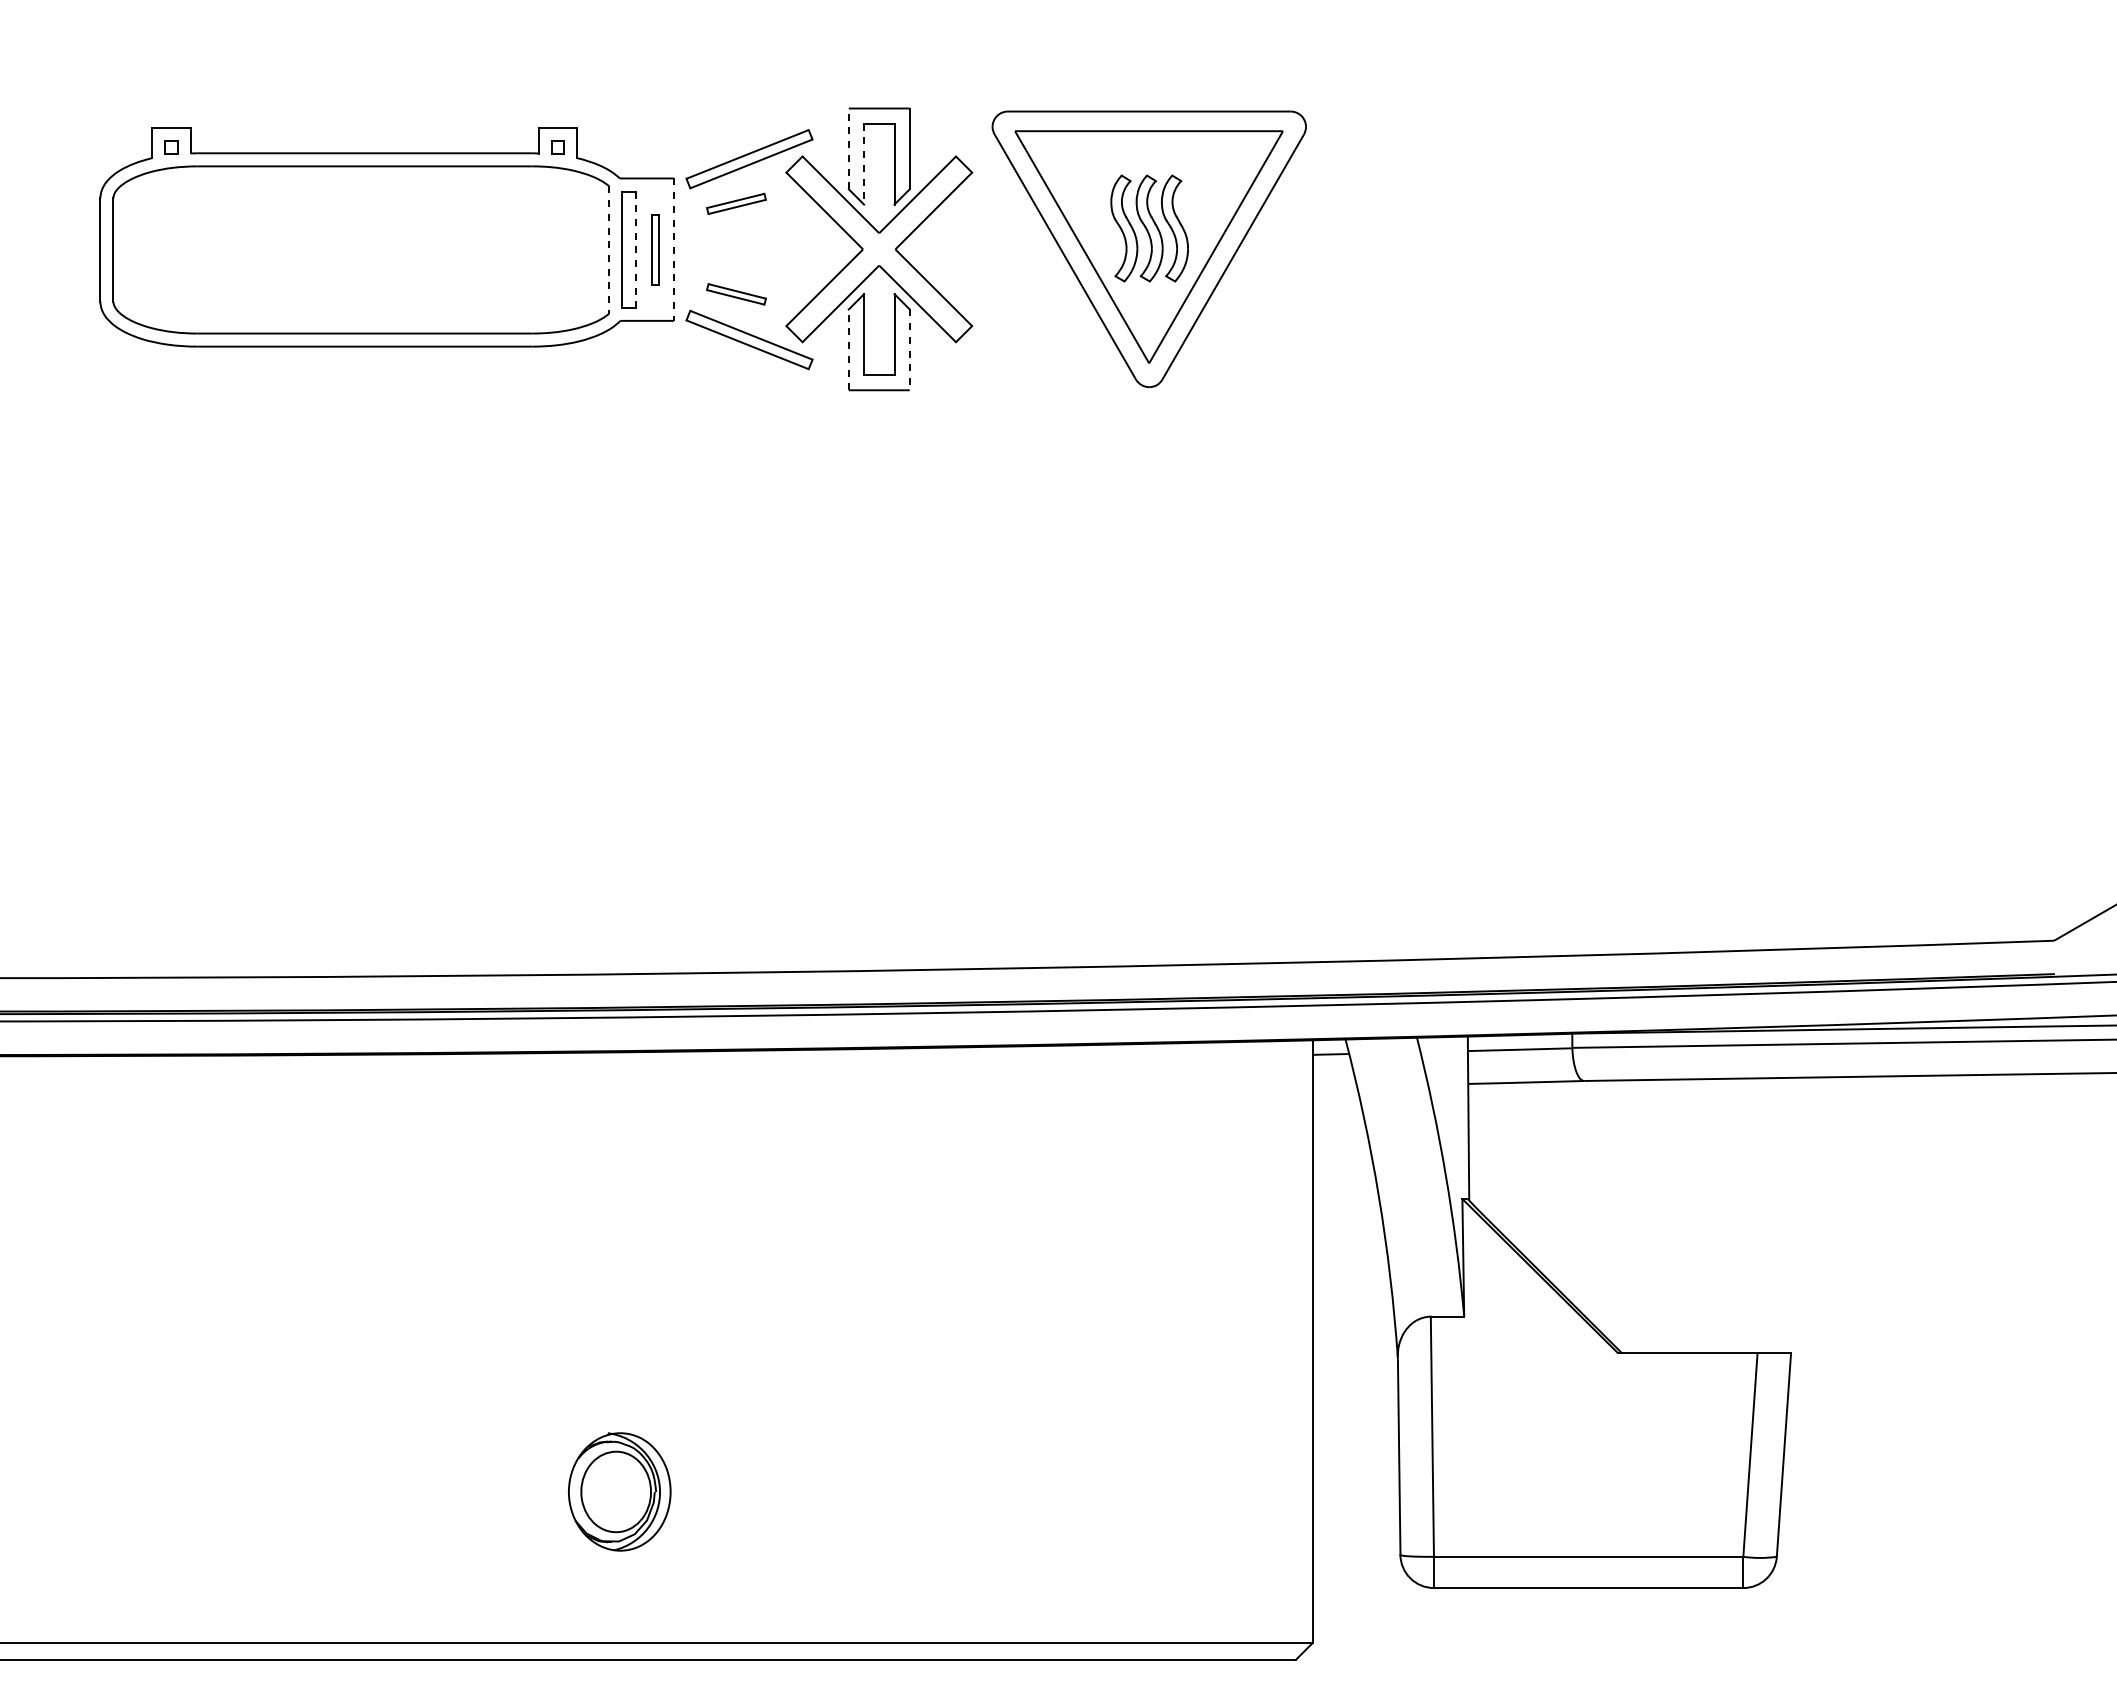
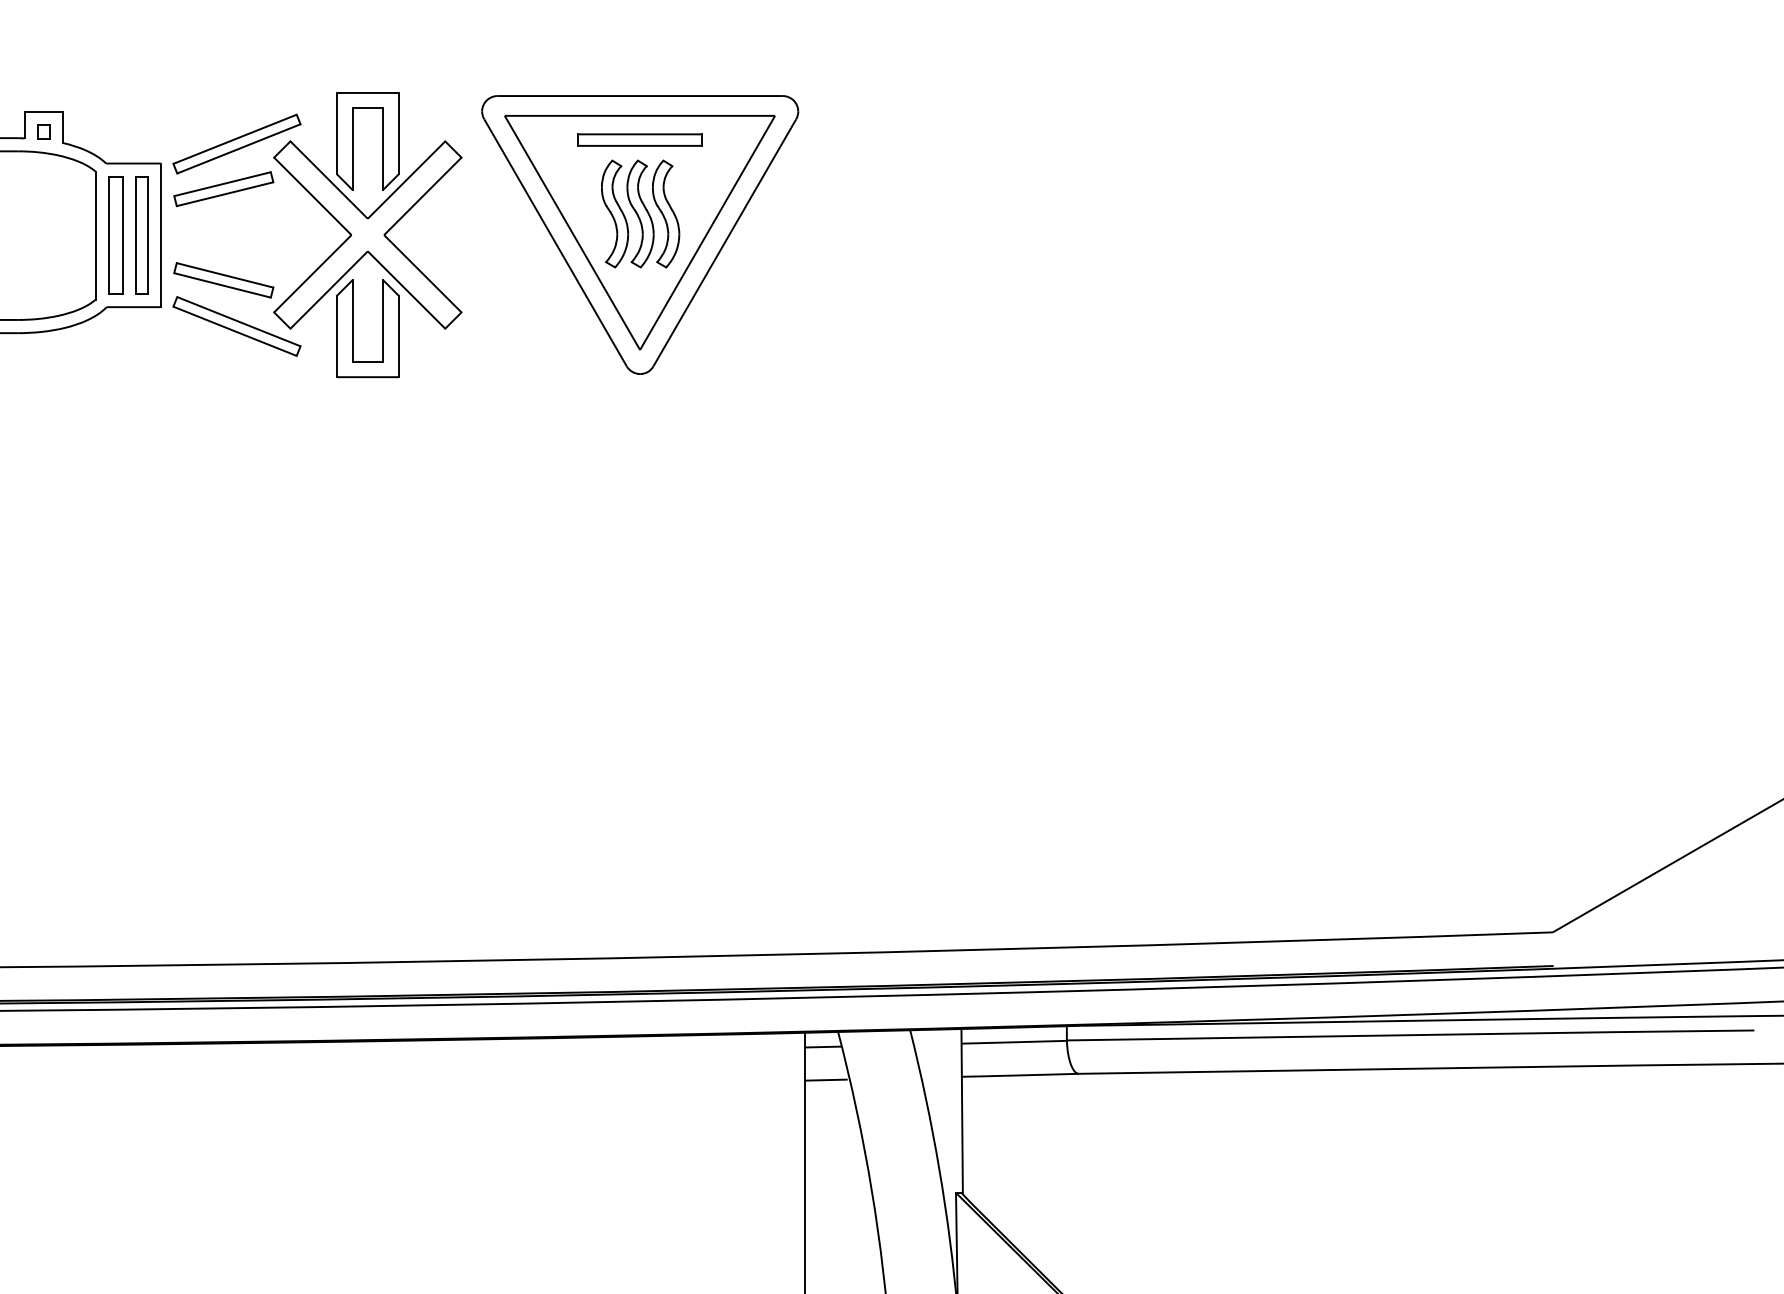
line: (848, 148) -> (336, 133), dashed -> solid
part: (1149, 154) -> (640, 139), added
line: (864, 164) -> (352, 149), dashed -> solid
part: (736, 203) -> (223, 188), size x1.67
line: (609, 249) -> (95, 235), dashed -> solid
part: (654, 249) -> (141, 235), size x1.67
line: (636, 250) -> (122, 236), dashed -> solid
line: (673, 250) -> (160, 236), dashed -> solid
part: (736, 294) -> (223, 280), size x1.67
line: (848, 349) -> (336, 336), dashed -> solid
line: (909, 350) -> (398, 337), dashed -> solid
line: (1333, 1086) -> (825, 1079), added

